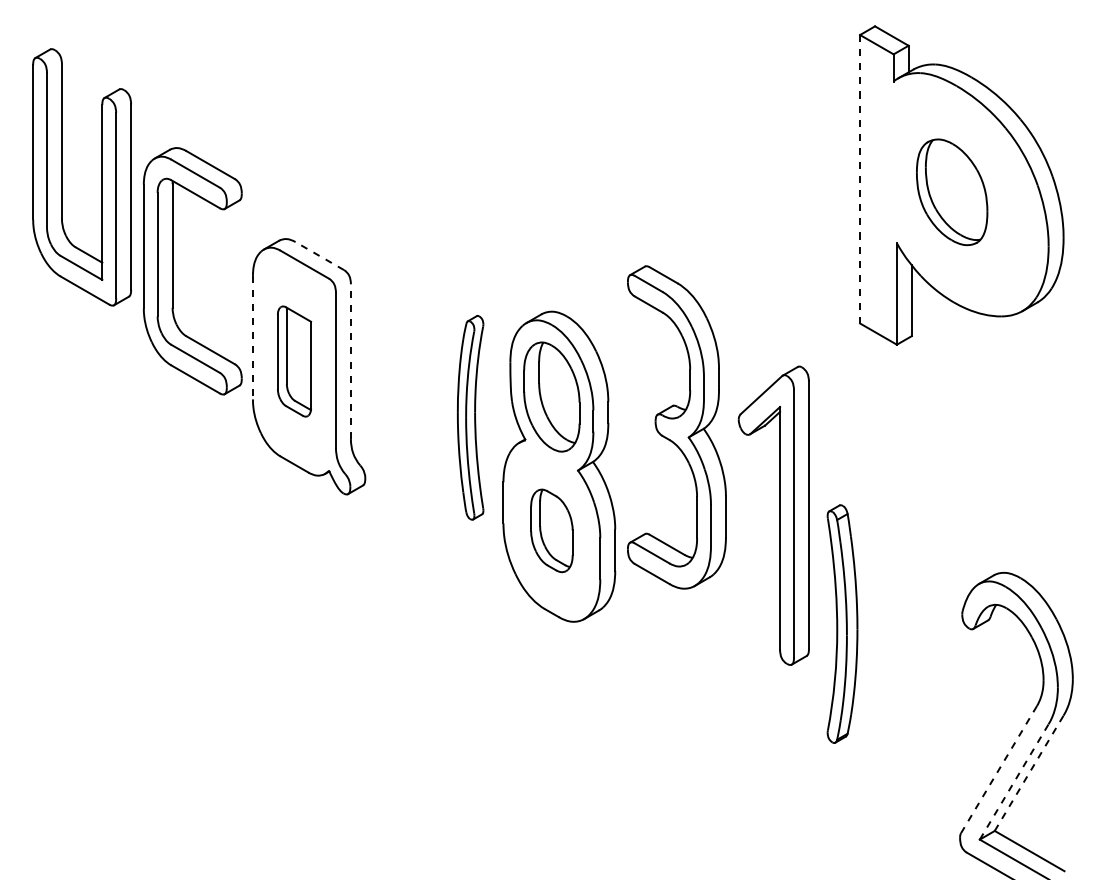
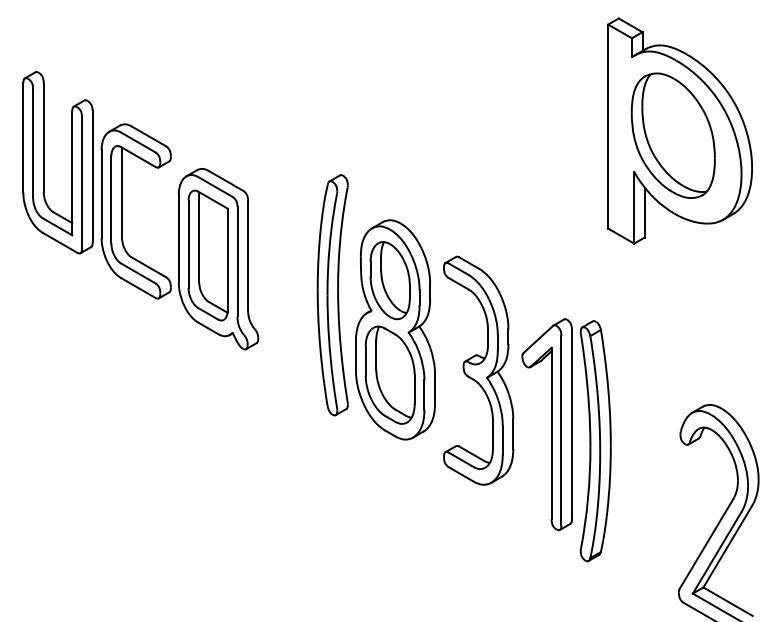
part: (62, 177) -> (44, 162), moved
line: (860, 179) -> (608, 126), dashed -> solid
part: (951, 192) -> (672, 135), size x1.67
line: (319, 256) -> (225, 181), dashed -> solid
part: (173, 271) -> (122, 211), moved
line: (252, 337) -> (178, 238), dashed -> solid
part: (294, 361) -> (208, 255), size x1.67
line: (350, 361) -> (247, 255), dashed -> solid
part: (470, 417) -> (332, 295), size x1.67
part: (676, 427) -> (478, 370), moved
part: (773, 515) -> (546, 424), moved
part: (551, 530) -> (389, 375), size x1.67
part: (842, 623) -> (595, 440), size x1.43
line: (998, 770) -> (706, 544), dashed -> solid
line: (1029, 772) -> (727, 546), dashed -> solid
line: (1014, 781) -> (717, 552), dashed -> solid

